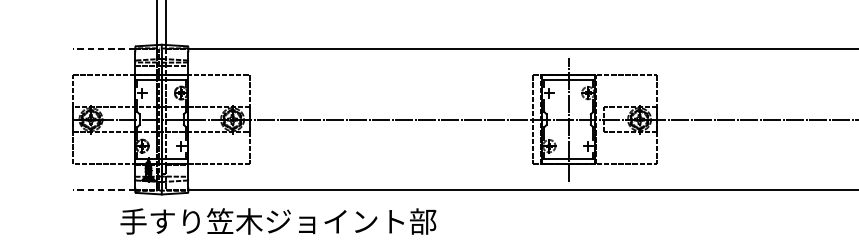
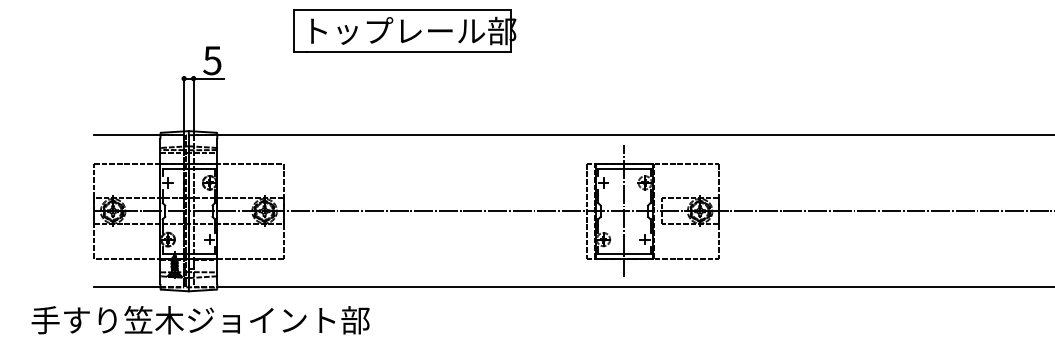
line: (103, 48) -> (126, 135), dashed -> solid
line: (103, 189) -> (126, 286), dashed -> solid
text: (278, 221) -> (200, 320), moved

